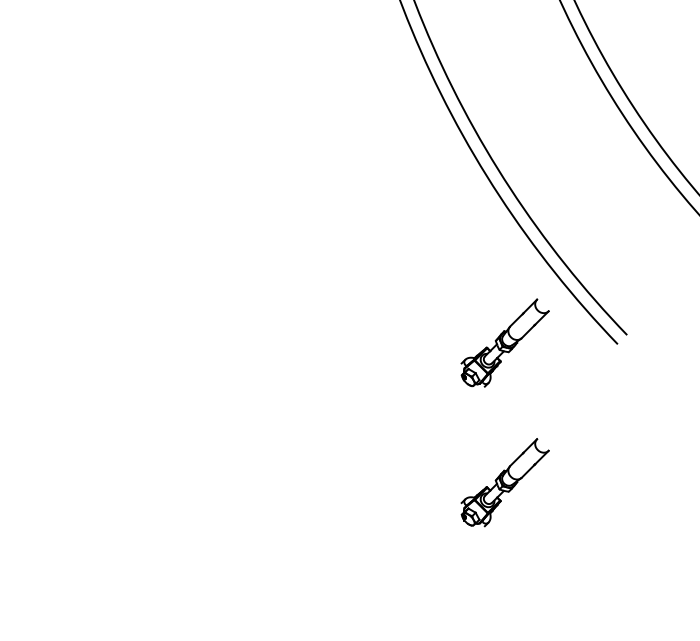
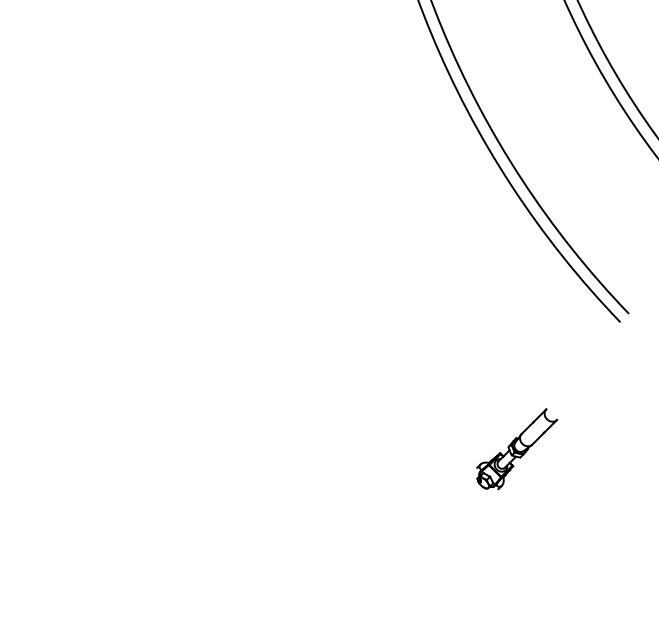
part: (505, 343) -> (517, 321), removed

